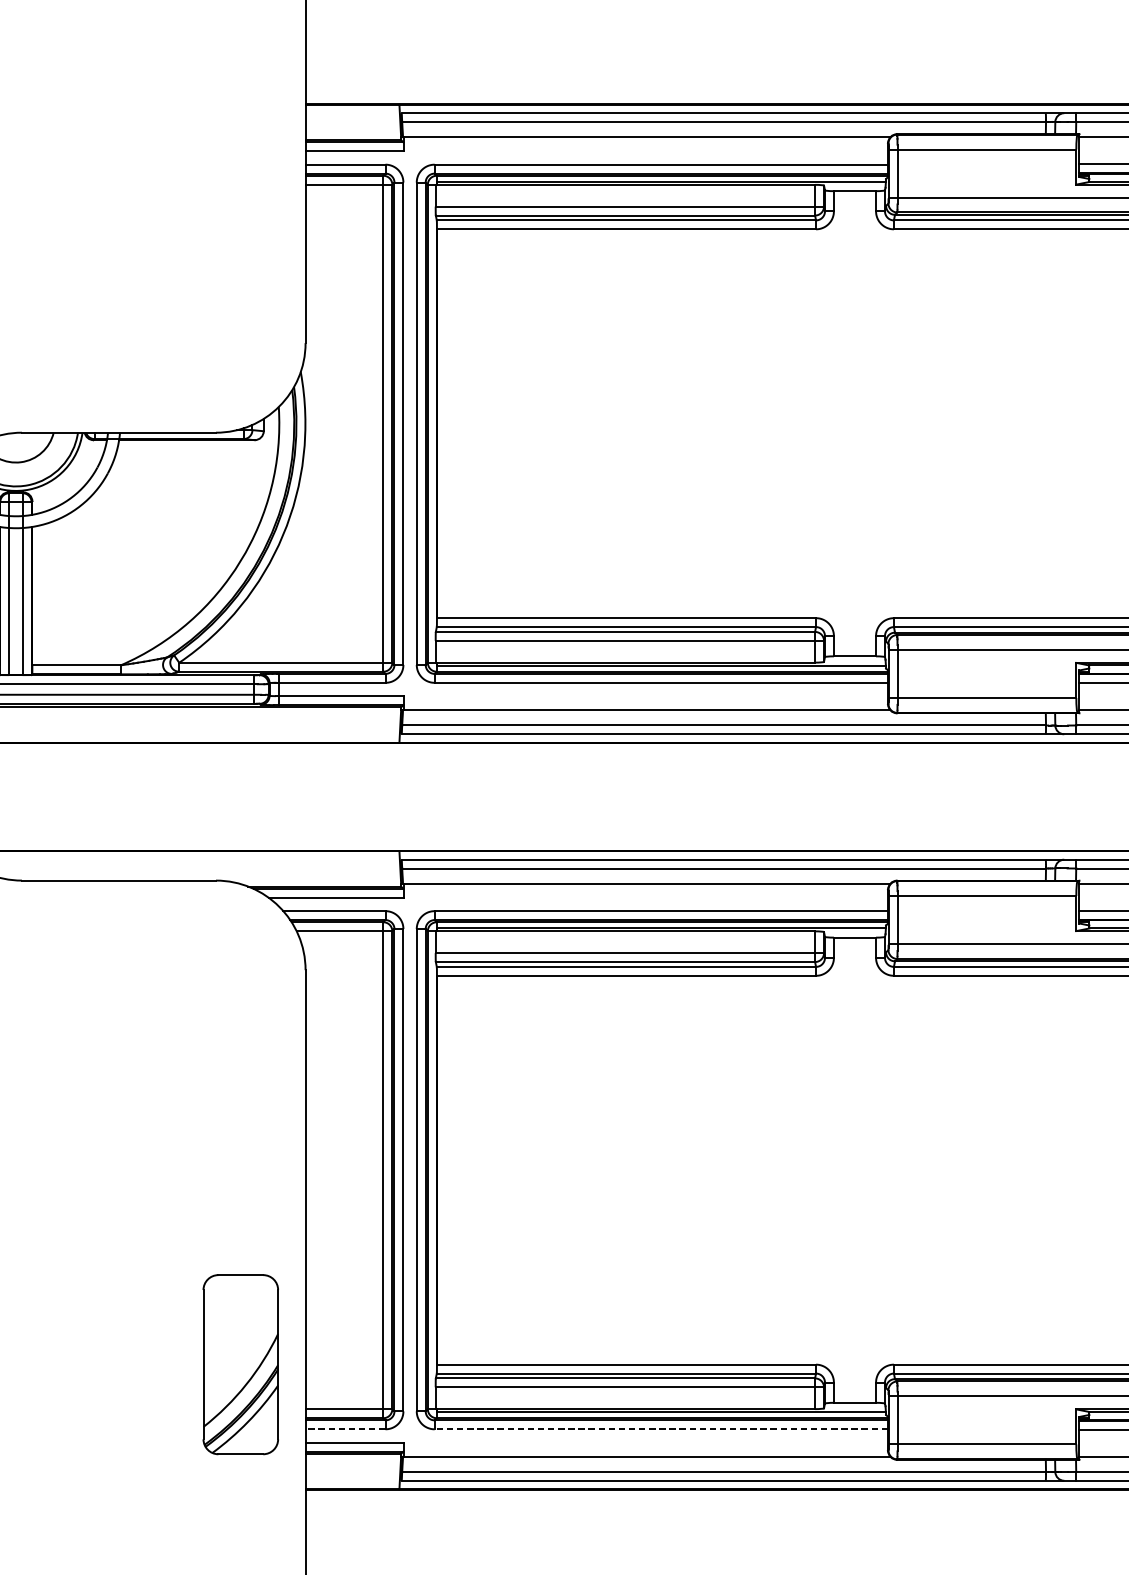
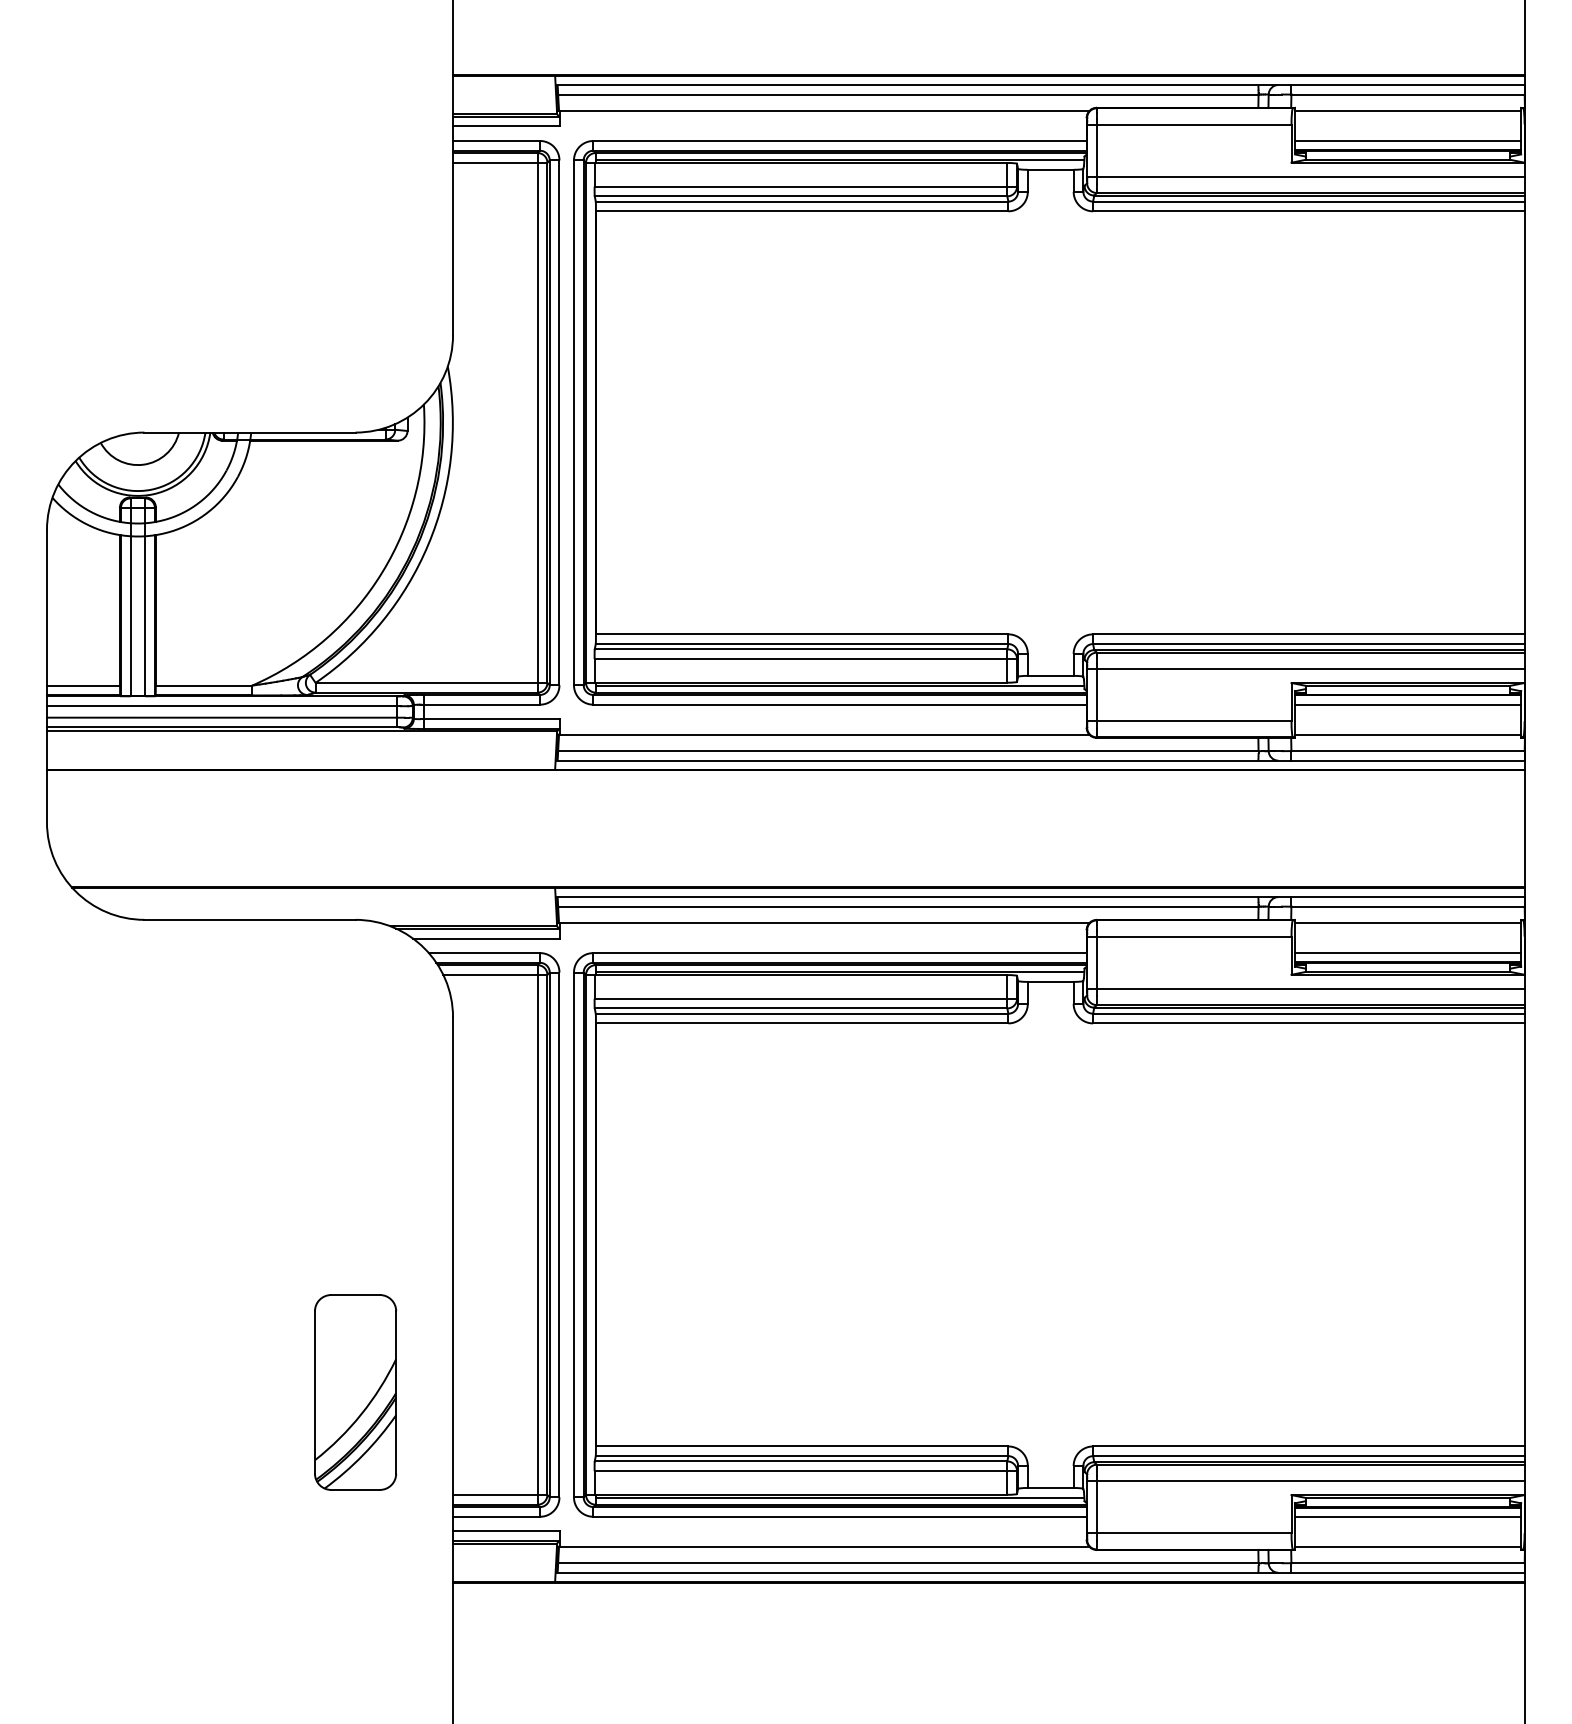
part: (240, 1364) -> (355, 1392), moved
line: (345, 1429) -> (496, 1516), dashed -> solid
line: (661, 1429) -> (840, 1516), dashed -> solid

